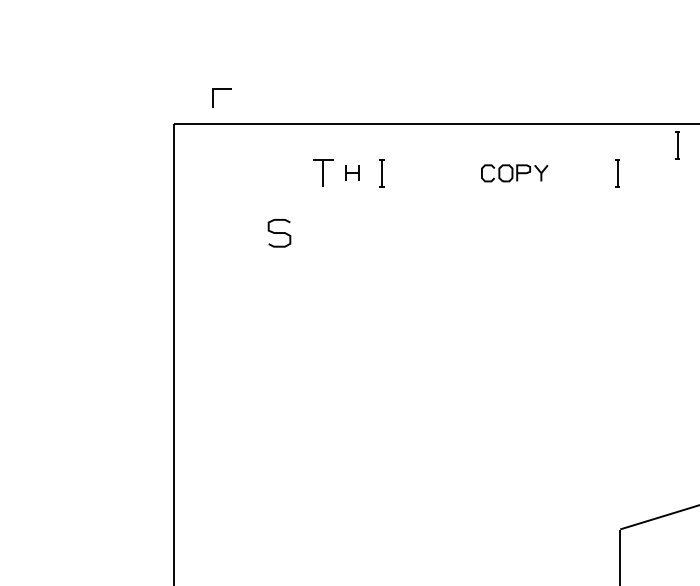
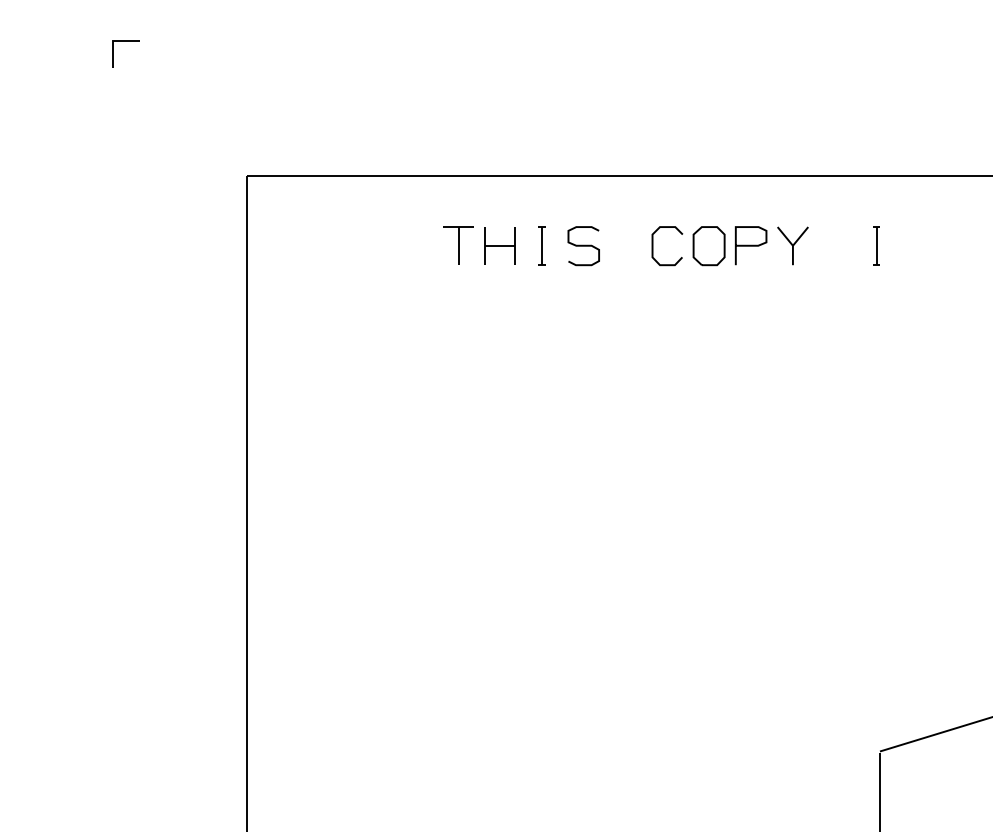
line: (221, 89) -> (125, 42), moved
part: (677, 145) -> (961, 206), removed
part: (352, 173) -> (500, 246), size x1.67
part: (514, 173) -> (729, 246), size x1.67
curve: (279, 233) -> (583, 246), moved

